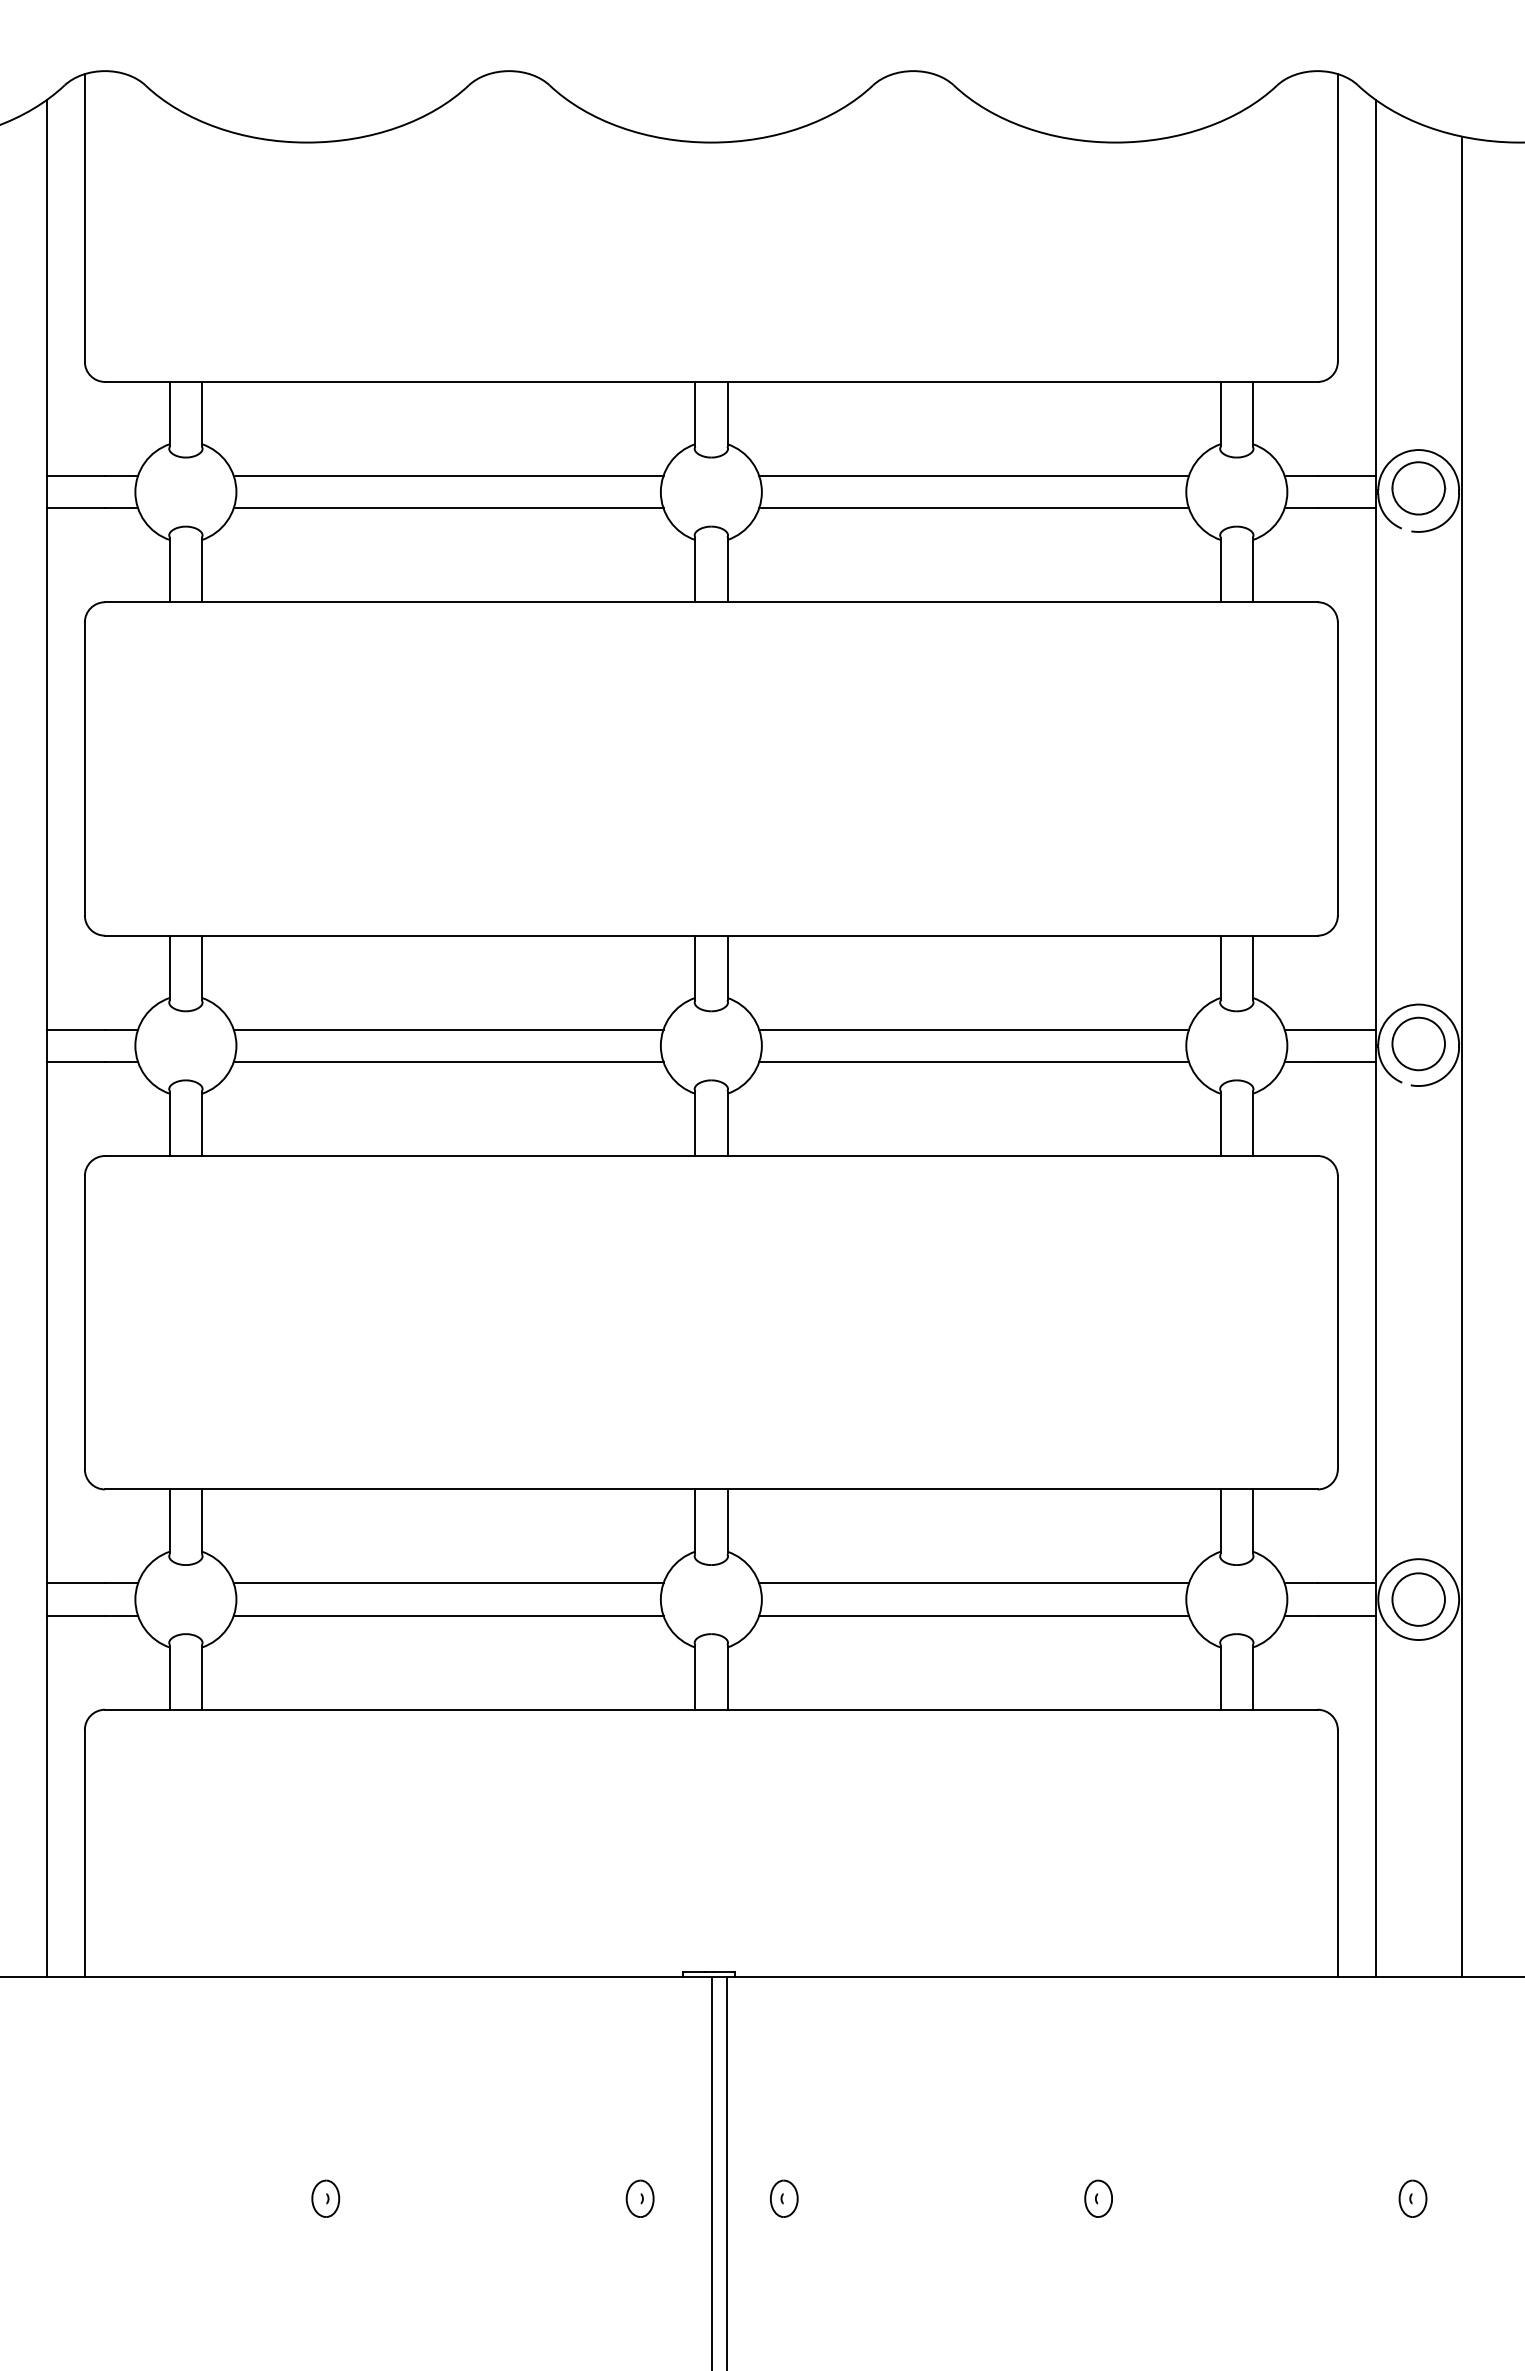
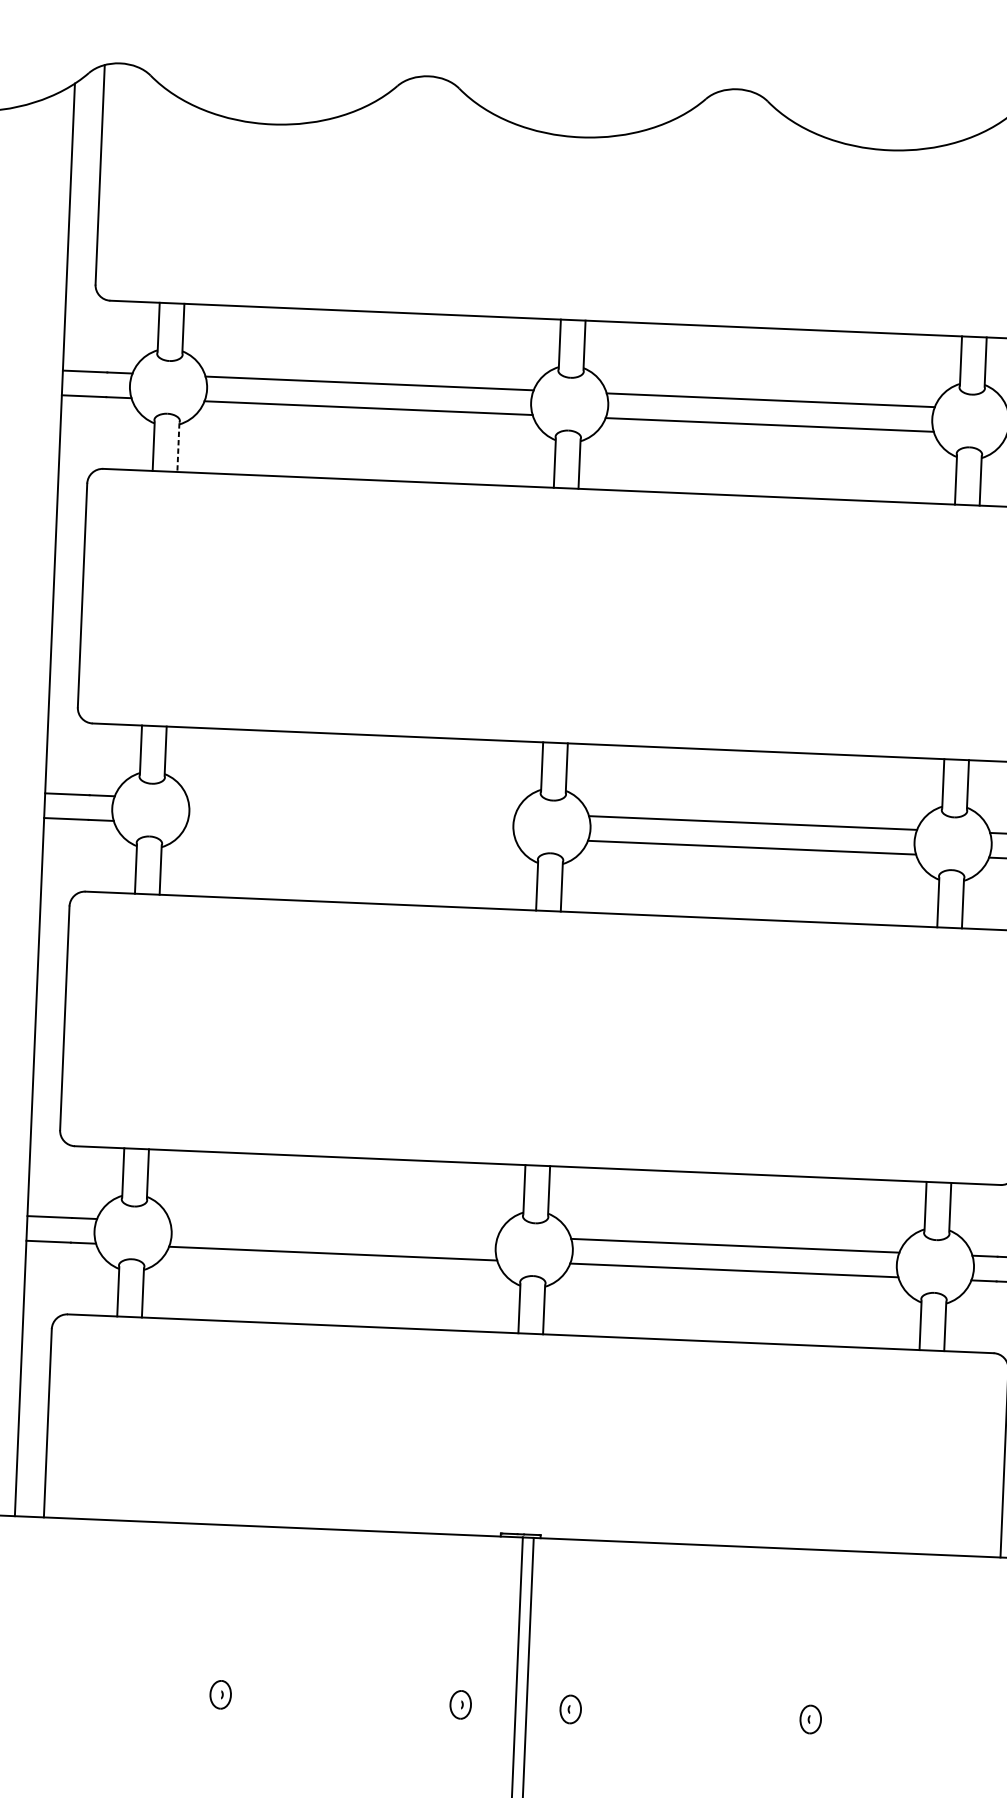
line: (202, 570) -> (178, 447), solid -> dashed
line: (448, 1029) -> (351, 806), removed
line: (448, 1062) -> (350, 831), removed
line: (448, 1583) -> (334, 1229), removed

